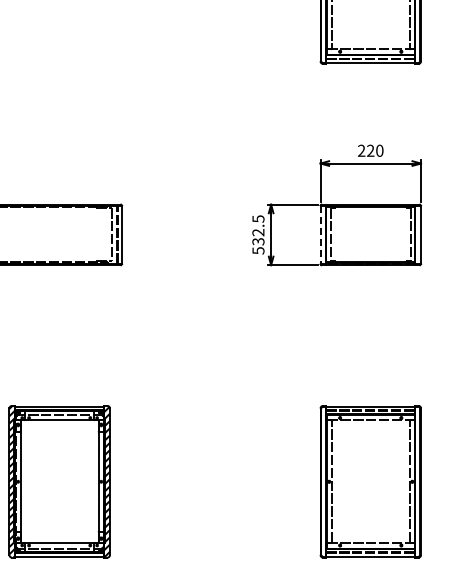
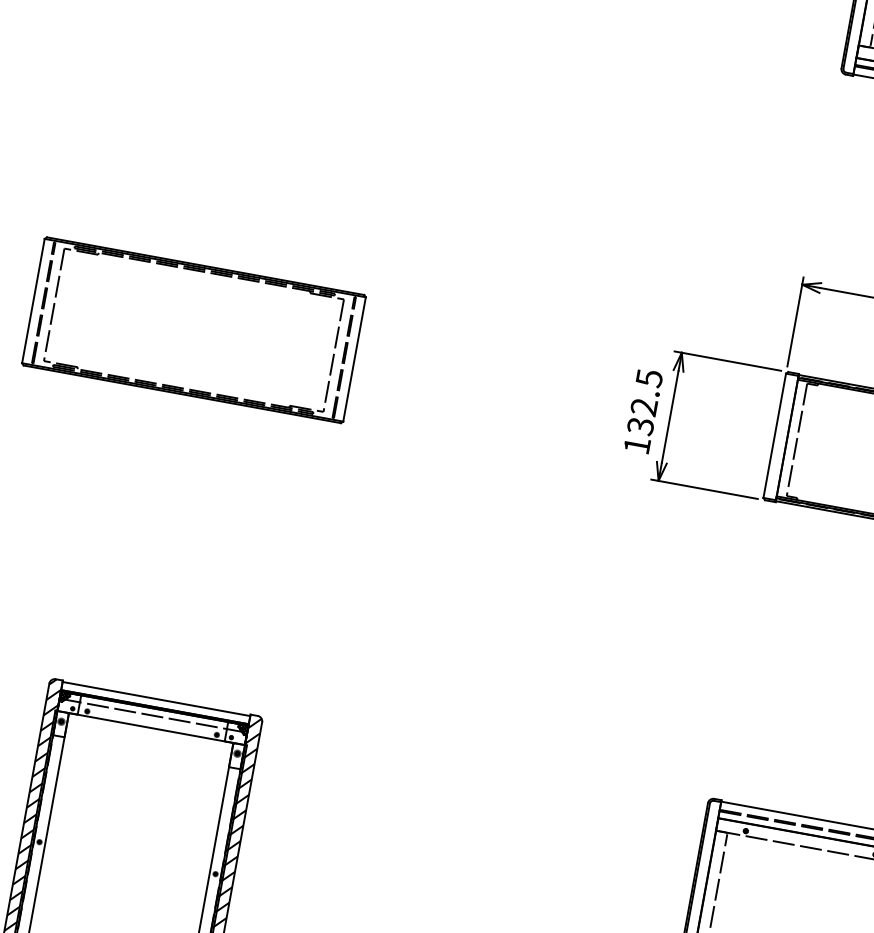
line: (320, 235) -> (774, 437), dashed -> solid
text: (258, 250) -> (637, 444), 532.5 -> 132.5

